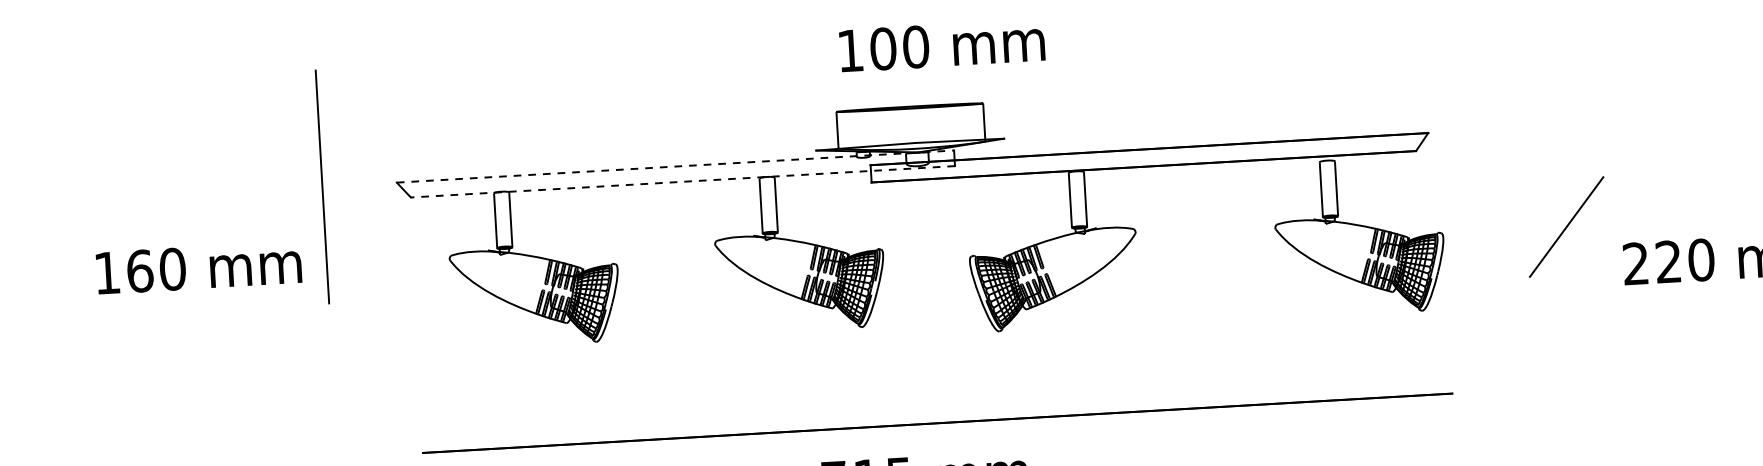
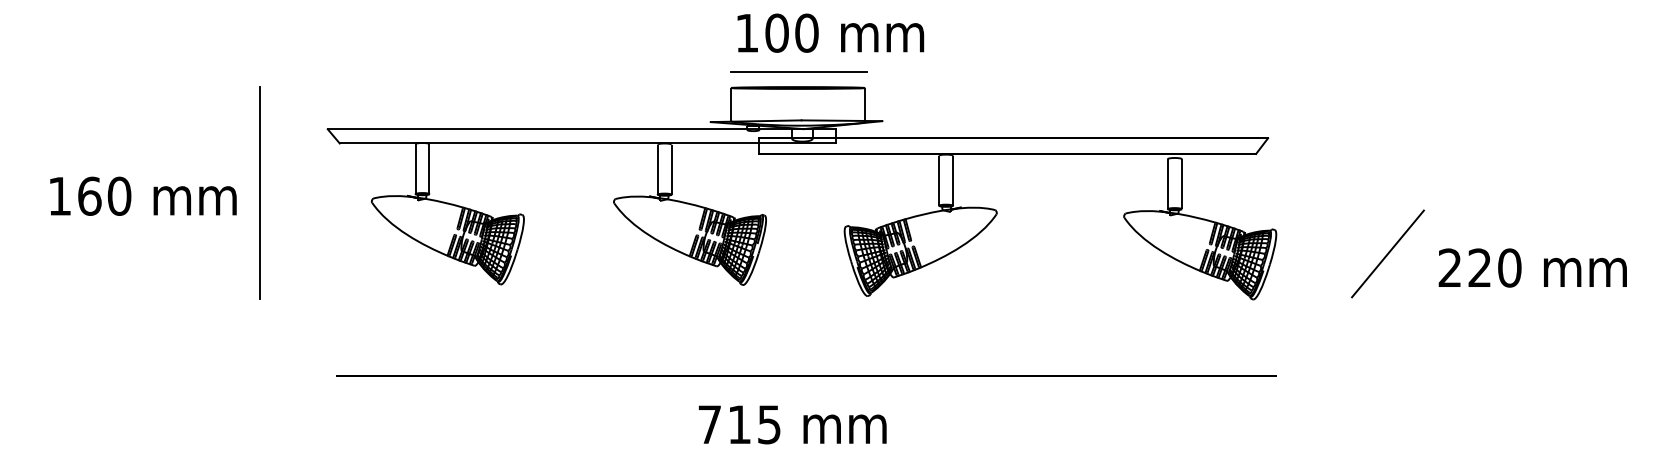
line: (909, 90) -> (798, 72), added
line: (676, 166) -> (582, 129), dashed -> solid
line: (682, 181) -> (587, 143), dashed -> solid
line: (321, 186) -> (259, 192), moved
line: (1566, 226) -> (1387, 253), moved

